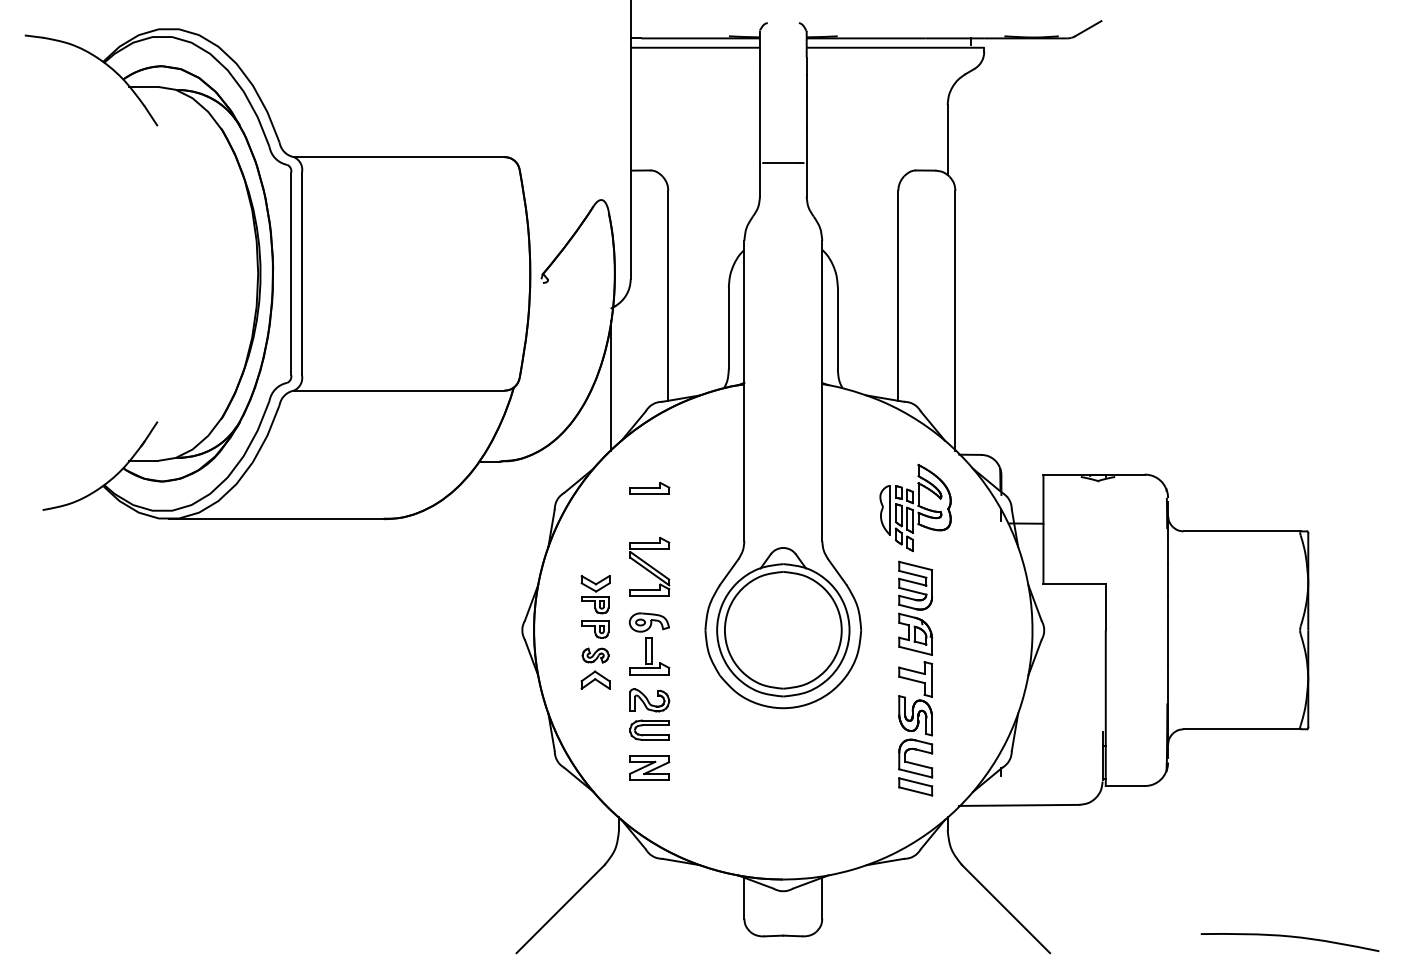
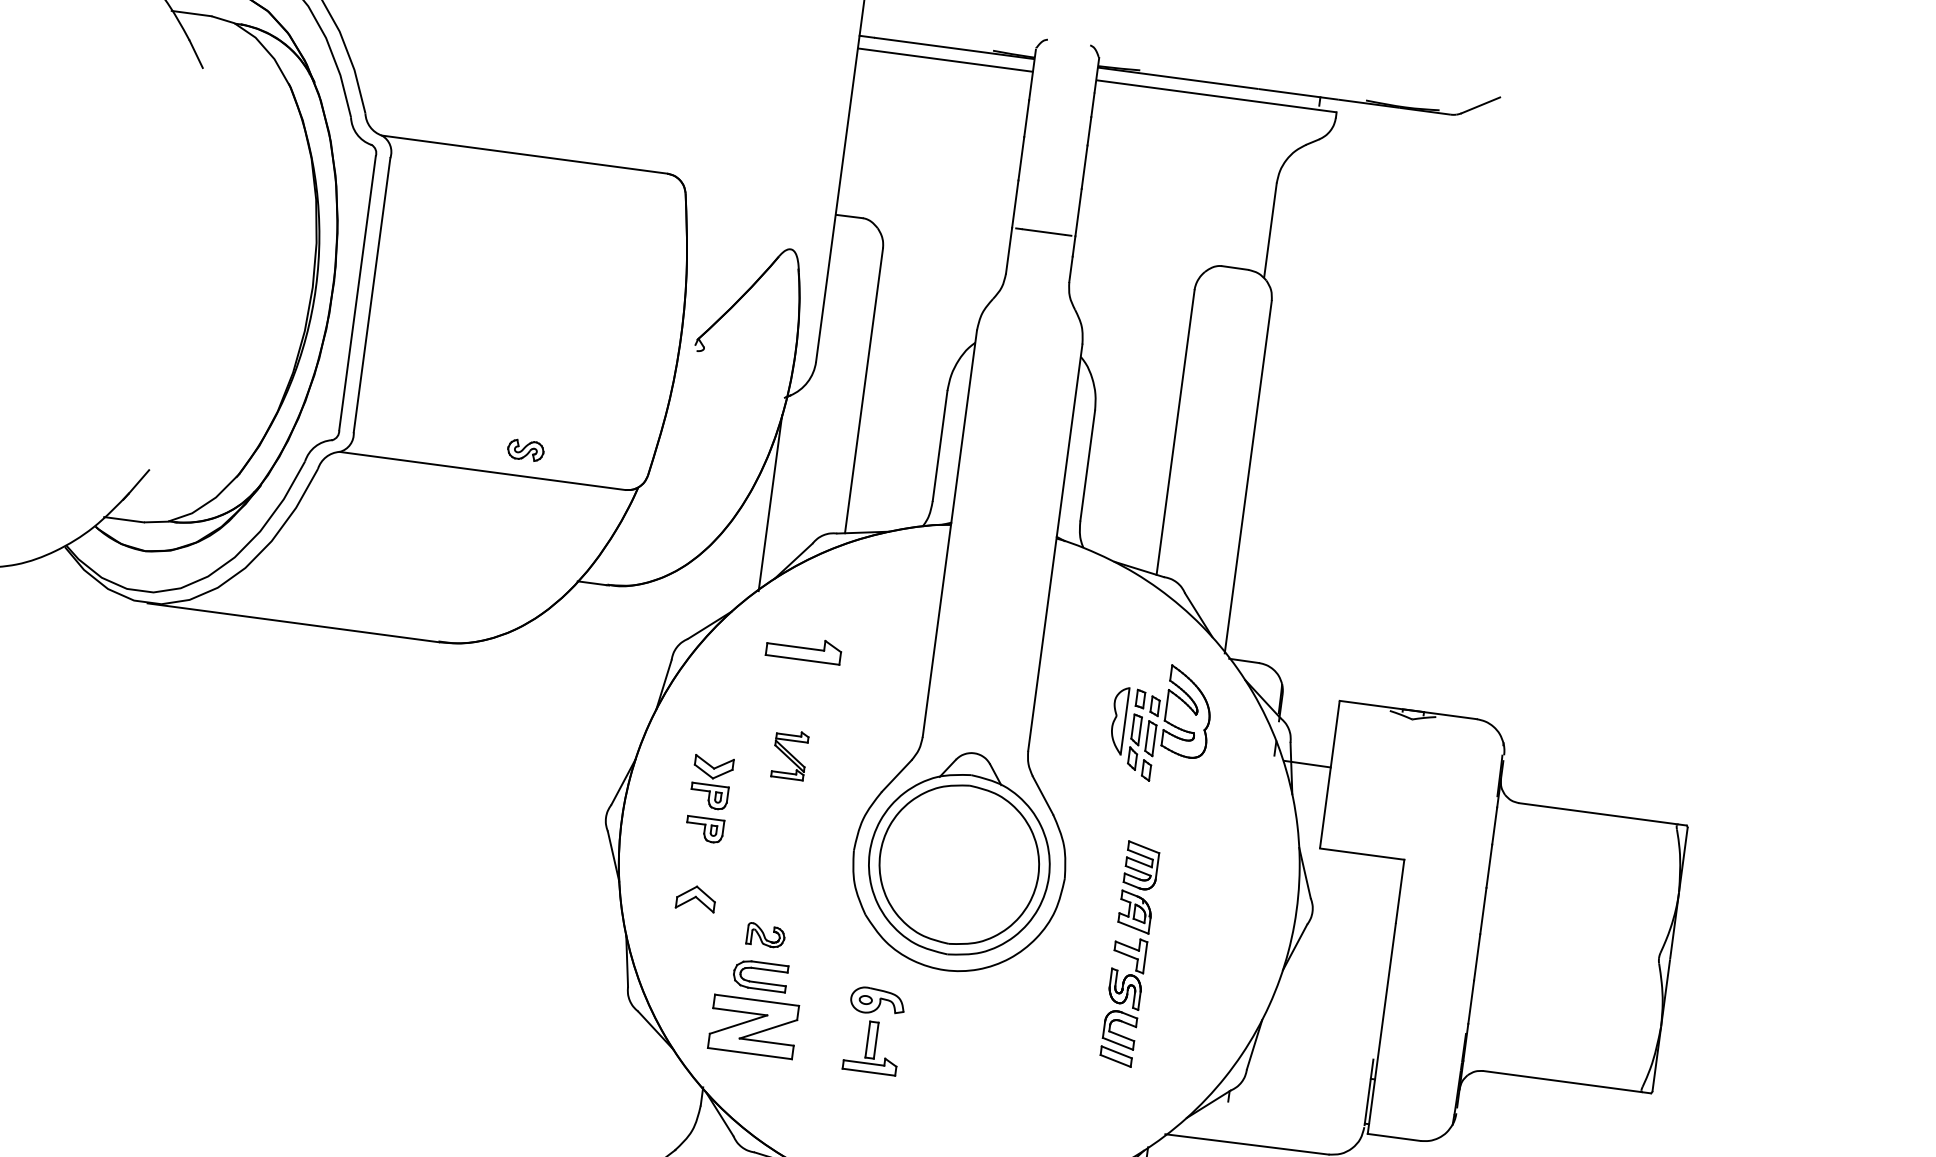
part: (649, 487) -> (803, 647), size x1.4
part: (649, 566) -> (789, 754), size x0.6
part: (649, 643) -> (874, 1030), moved
part: (595, 655) -> (525, 450), moved
part: (915, 678) -> (1129, 953), size x0.7
part: (649, 700) -> (765, 935), size x0.7
part: (649, 767) -> (753, 1026), size x1.6

